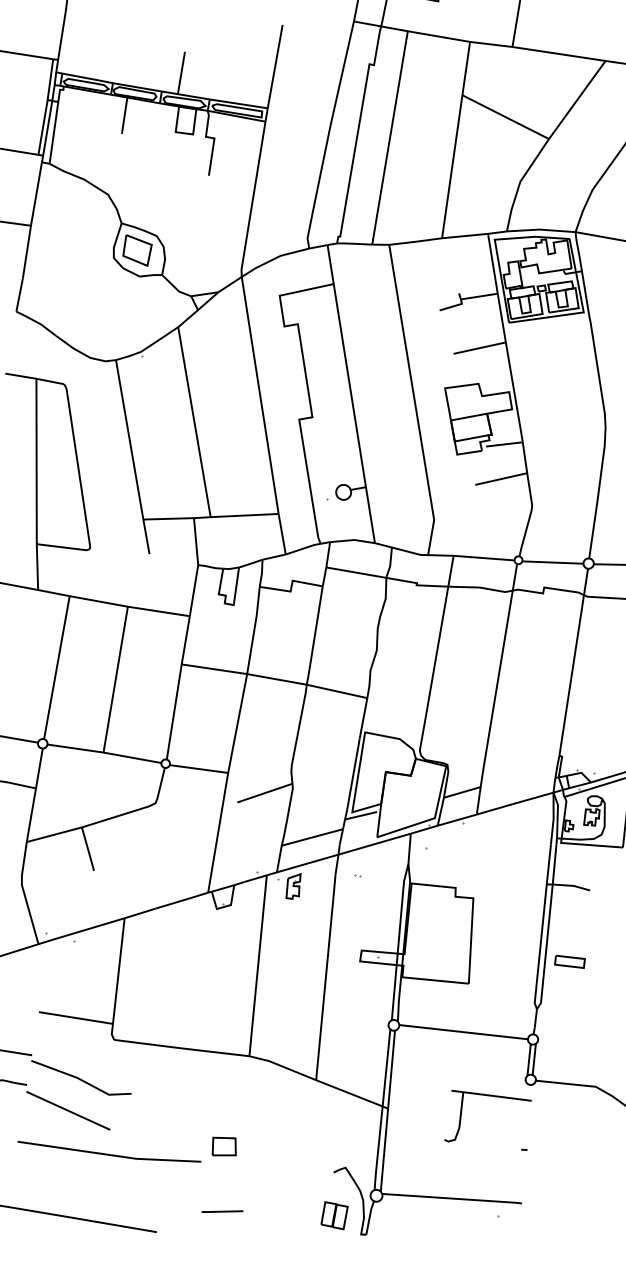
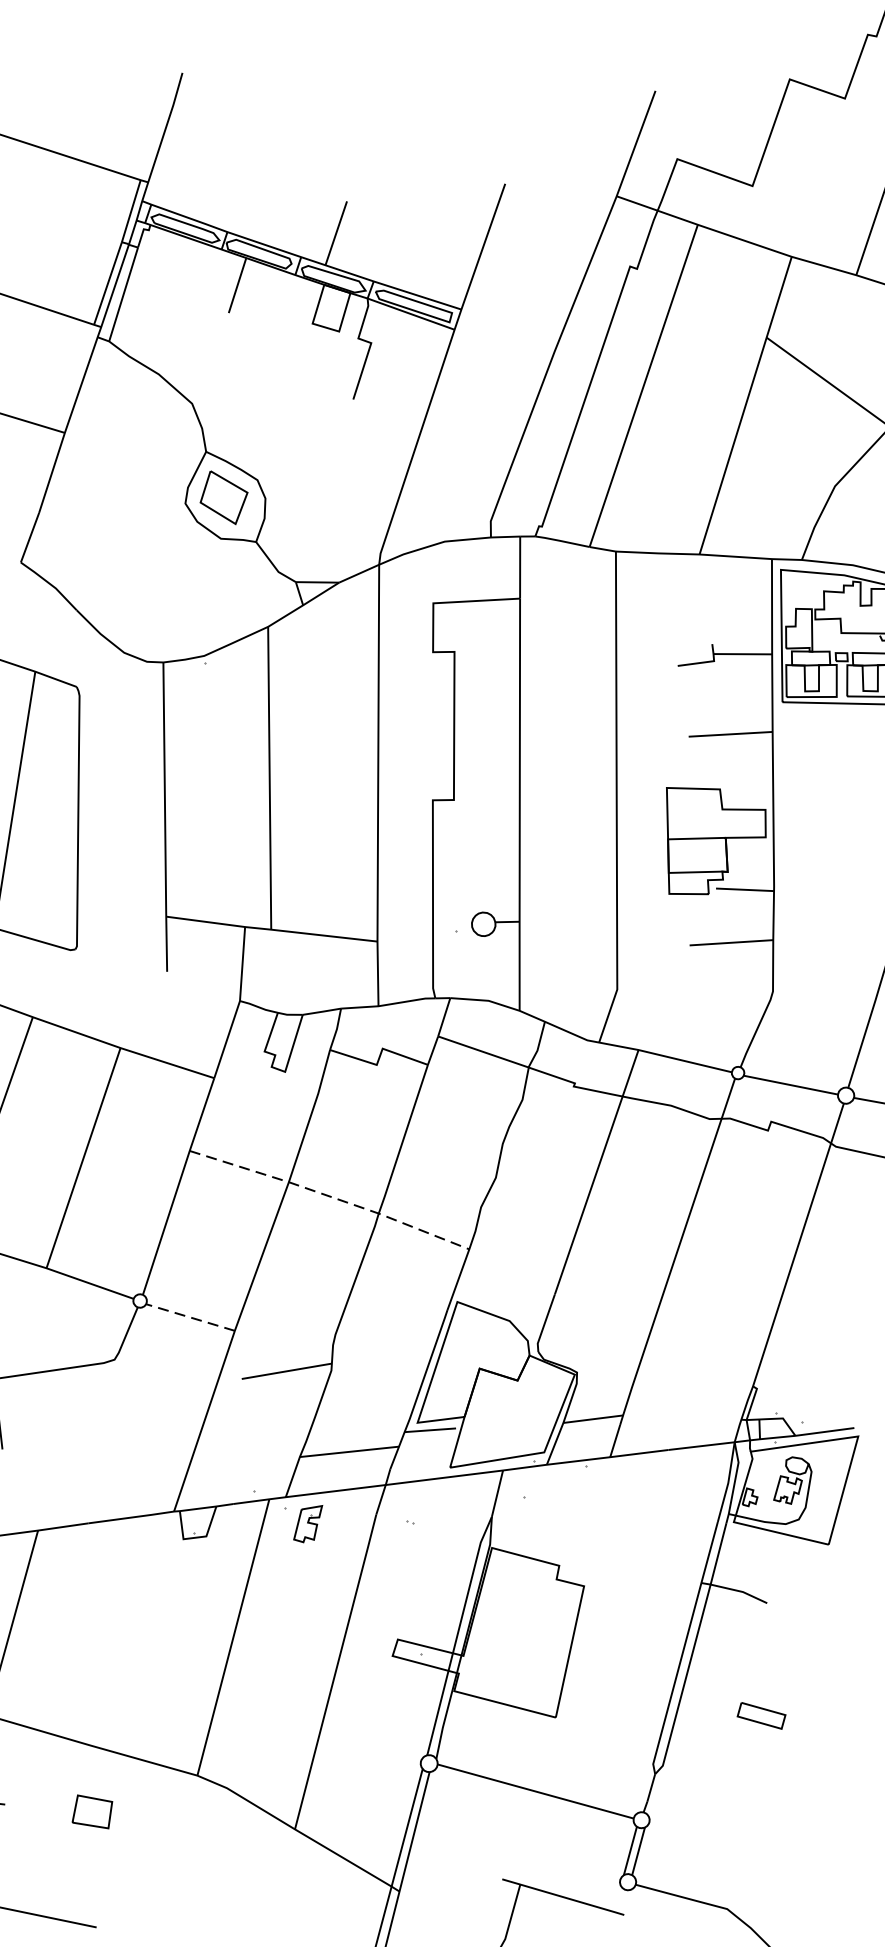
line: (274, 678) -> (330, 1195), solid -> dashed
line: (198, 768) -> (189, 1316), solid -> dashed
part: (569, 961) -> (760, 1715), moved
part: (223, 1146) -> (91, 1811), moved

